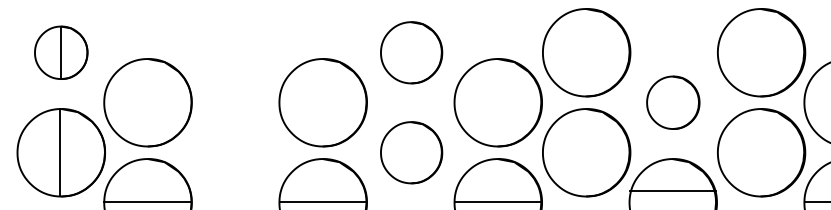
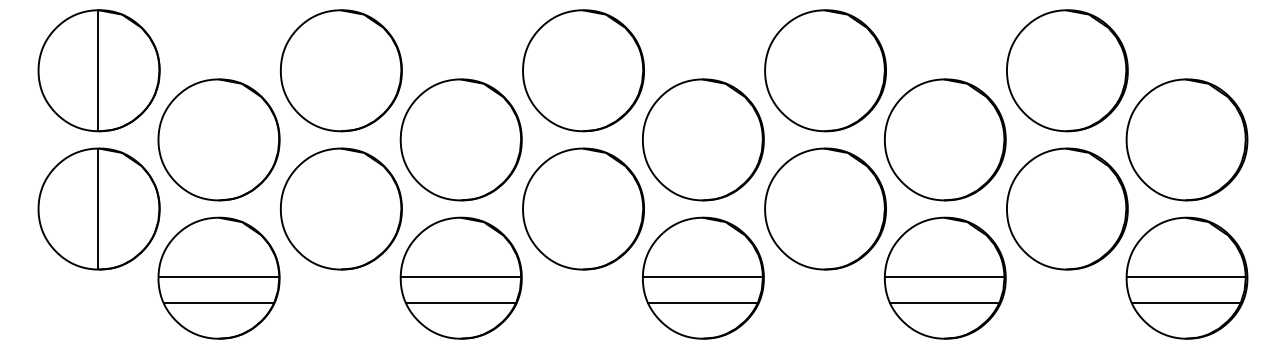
part: (60, 52) -> (98, 70), size x1.67
part: (236, 52) -> (341, 70), added
part: (411, 52) -> (583, 70), size x1.43
part: (673, 102) -> (945, 139), size x1.67
part: (236, 152) -> (341, 208), added
part: (411, 152) -> (583, 208), size x1.43
line: (672, 190) -> (944, 276), moved

